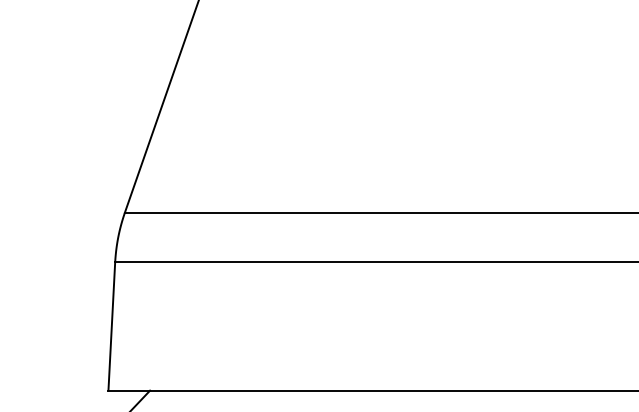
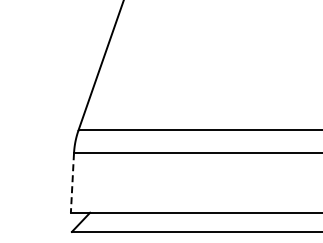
line: (111, 325) -> (72, 182), solid -> dashed

